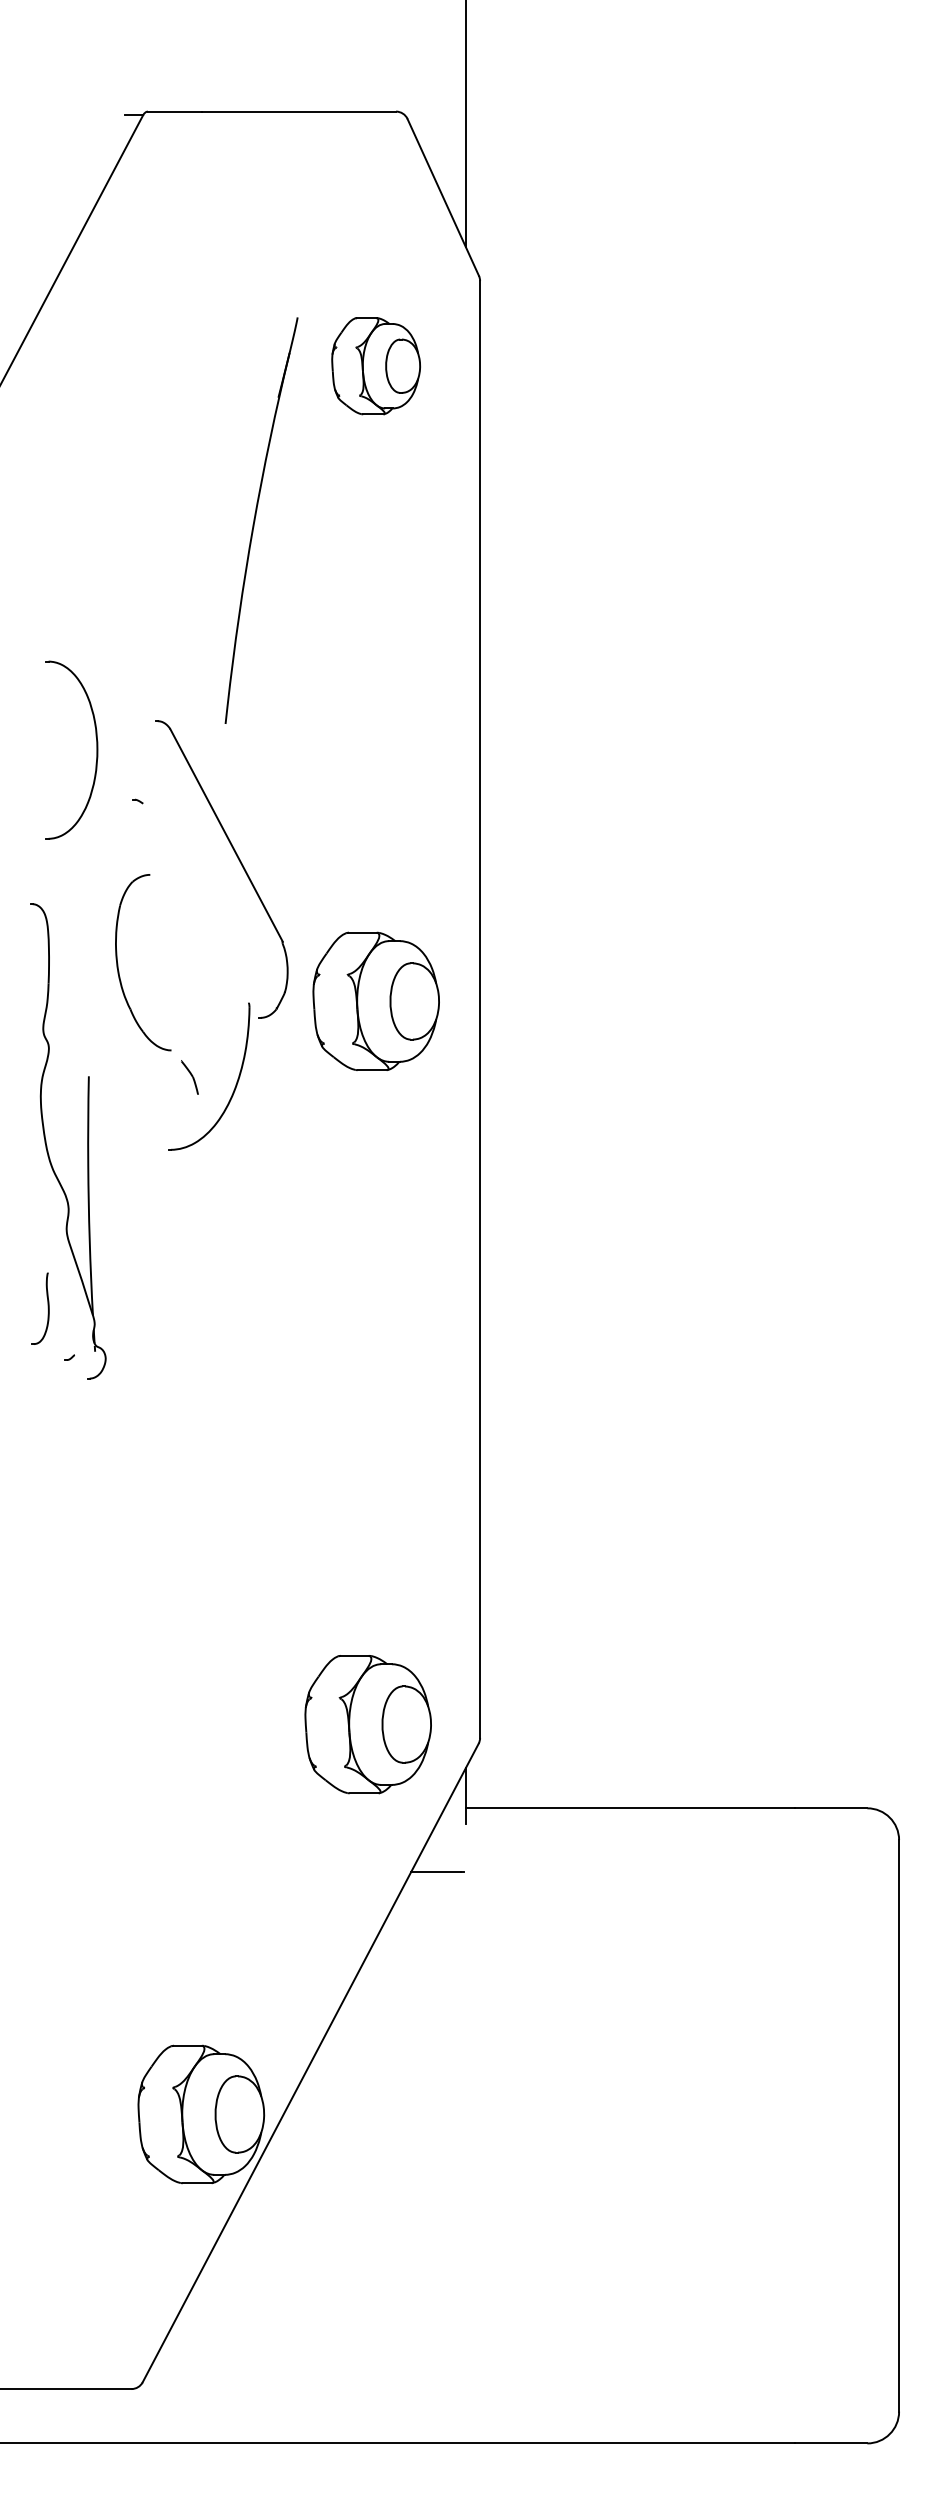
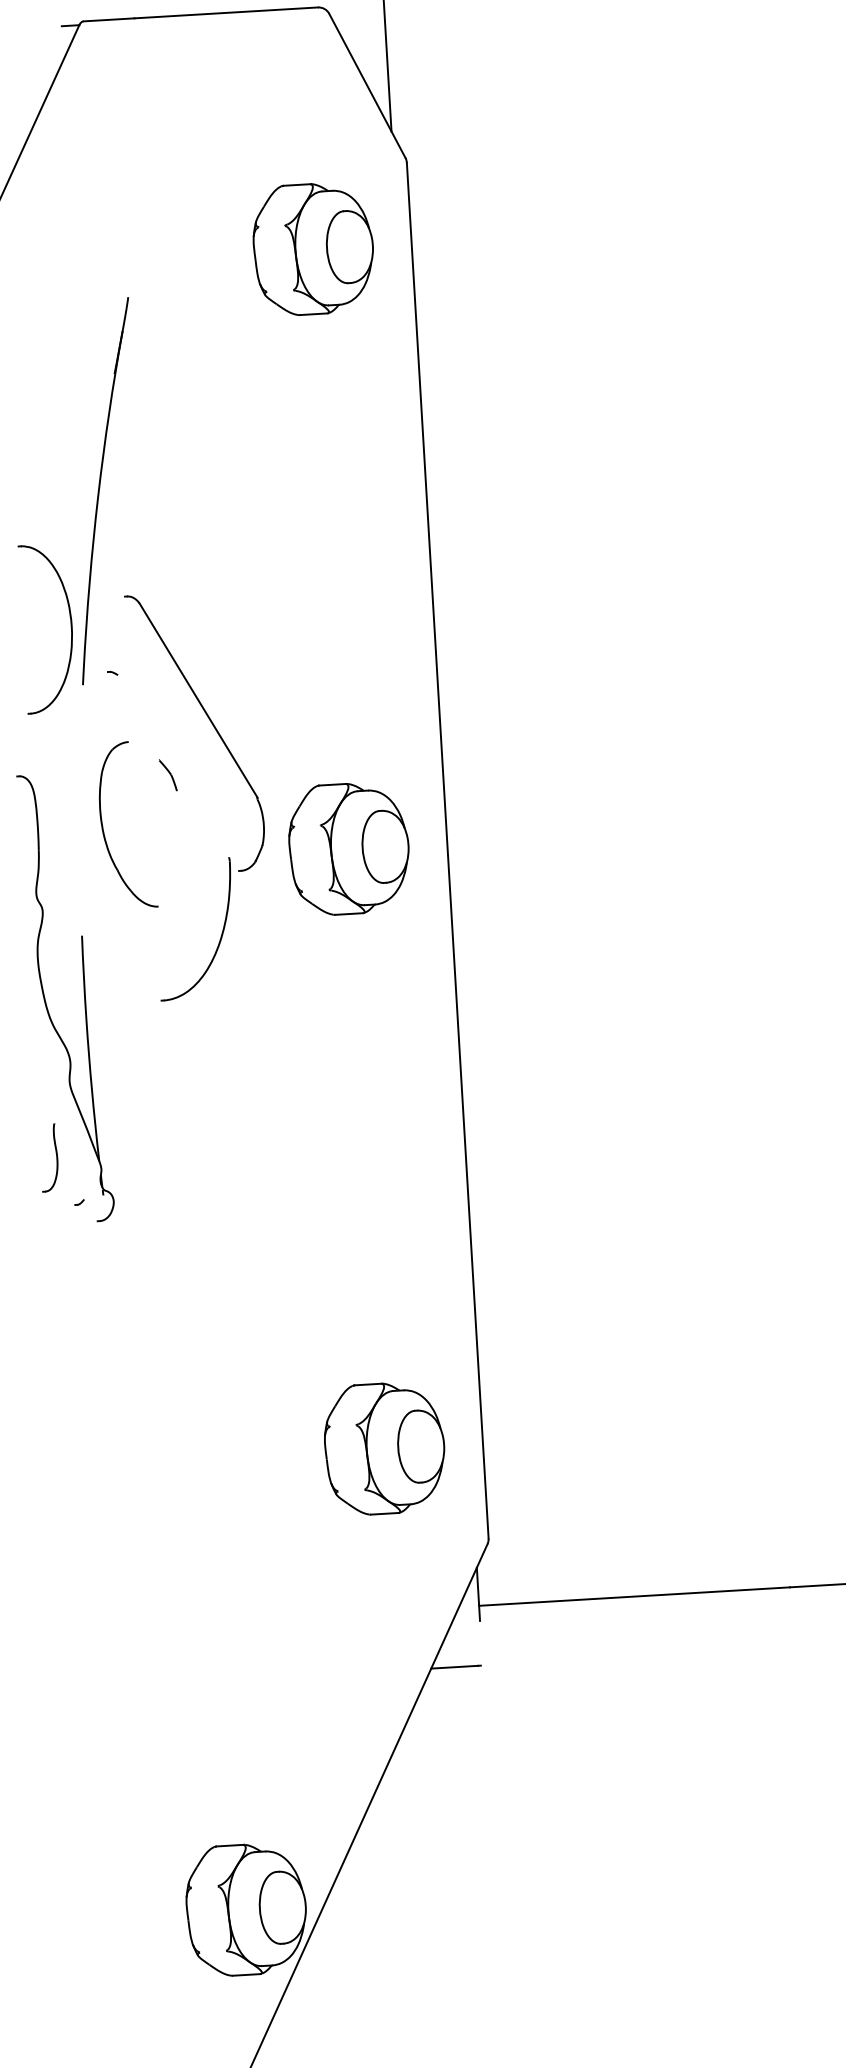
part: (375, 365) -> (312, 248), size x1.43
part: (261, 520) -> (105, 490), moved
part: (189, 1077) -> (167, 775), moved
part: (367, 1724) -> (384, 1448), moved

